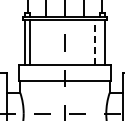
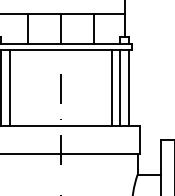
line: (35, 42) -> (10, 88), added
line: (94, 42) -> (111, 88), dashed -> solid
line: (99, 42) -> (120, 88), added

